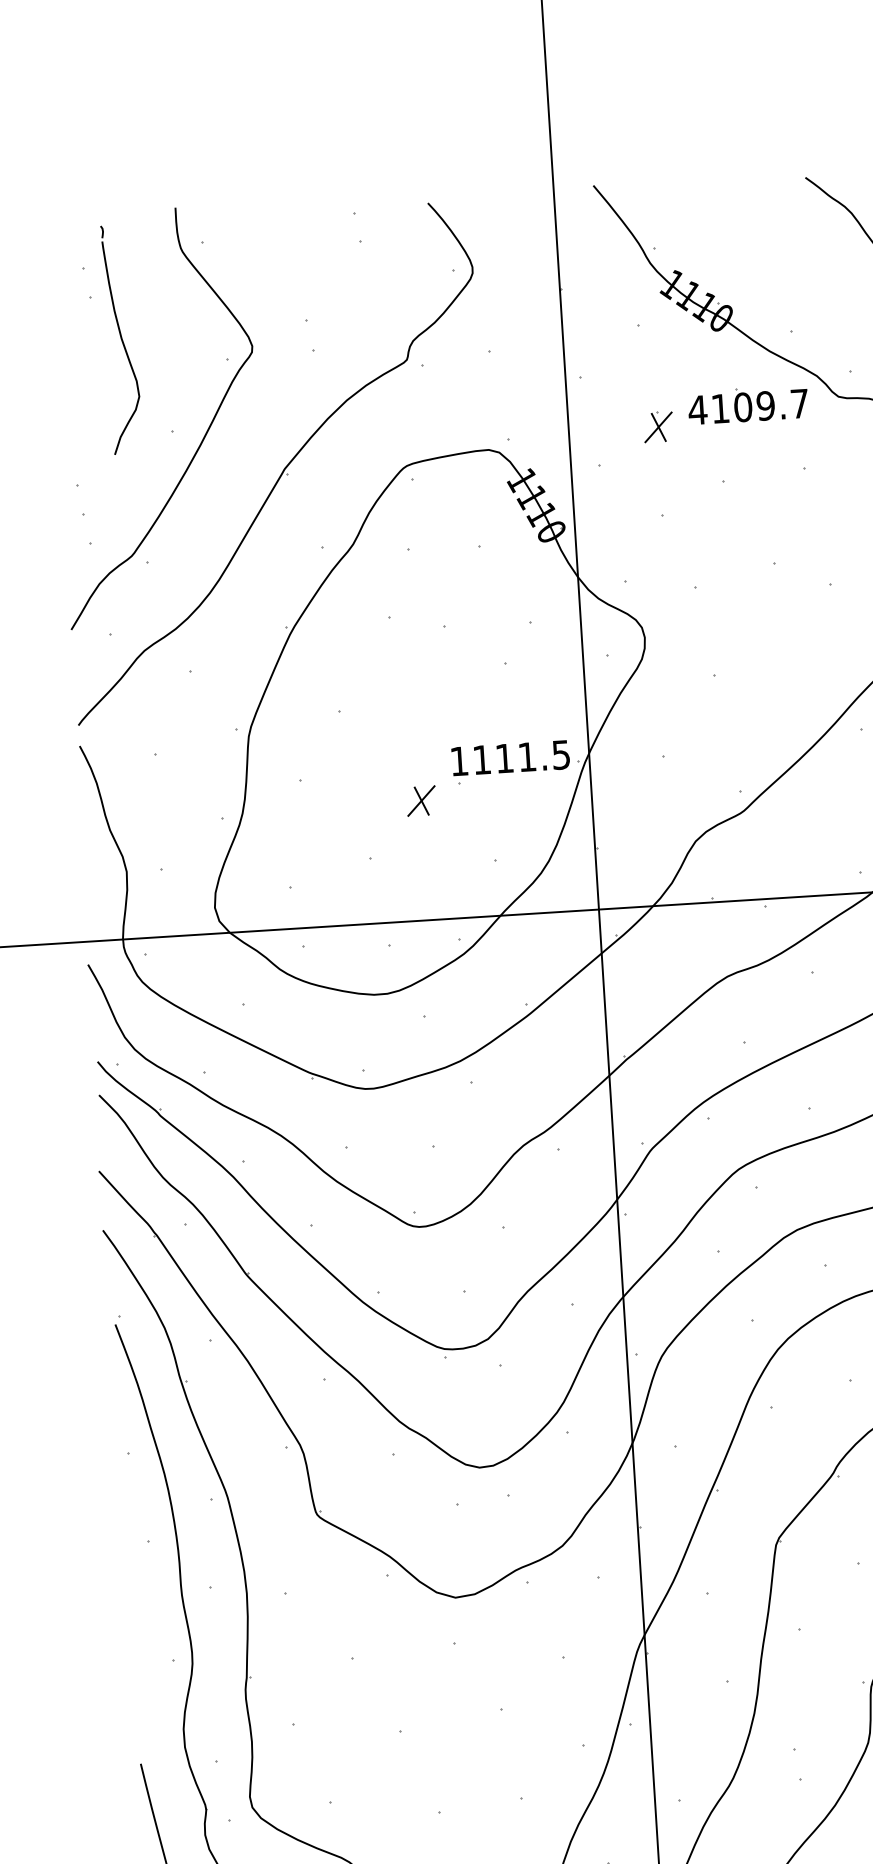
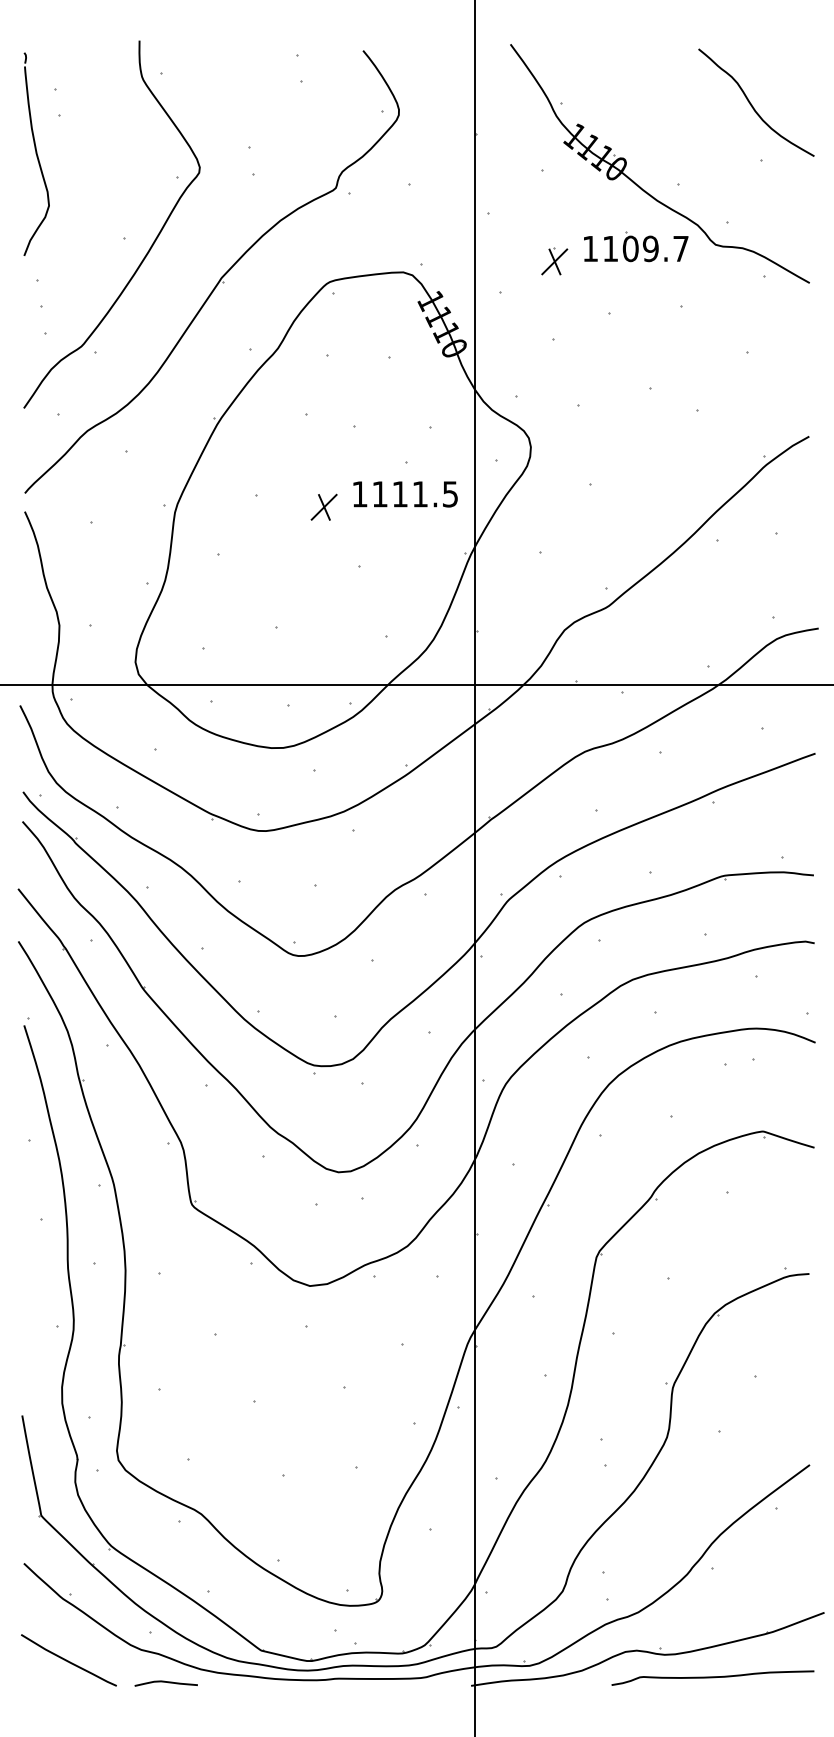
part: (121, 338) -> (36, 153), moved
text: (697, 409) -> (590, 248), 4109.7 -> 1109.7
text: (510, 758) -> (405, 494), moved
part: (420, 800) -> (323, 506), moved

